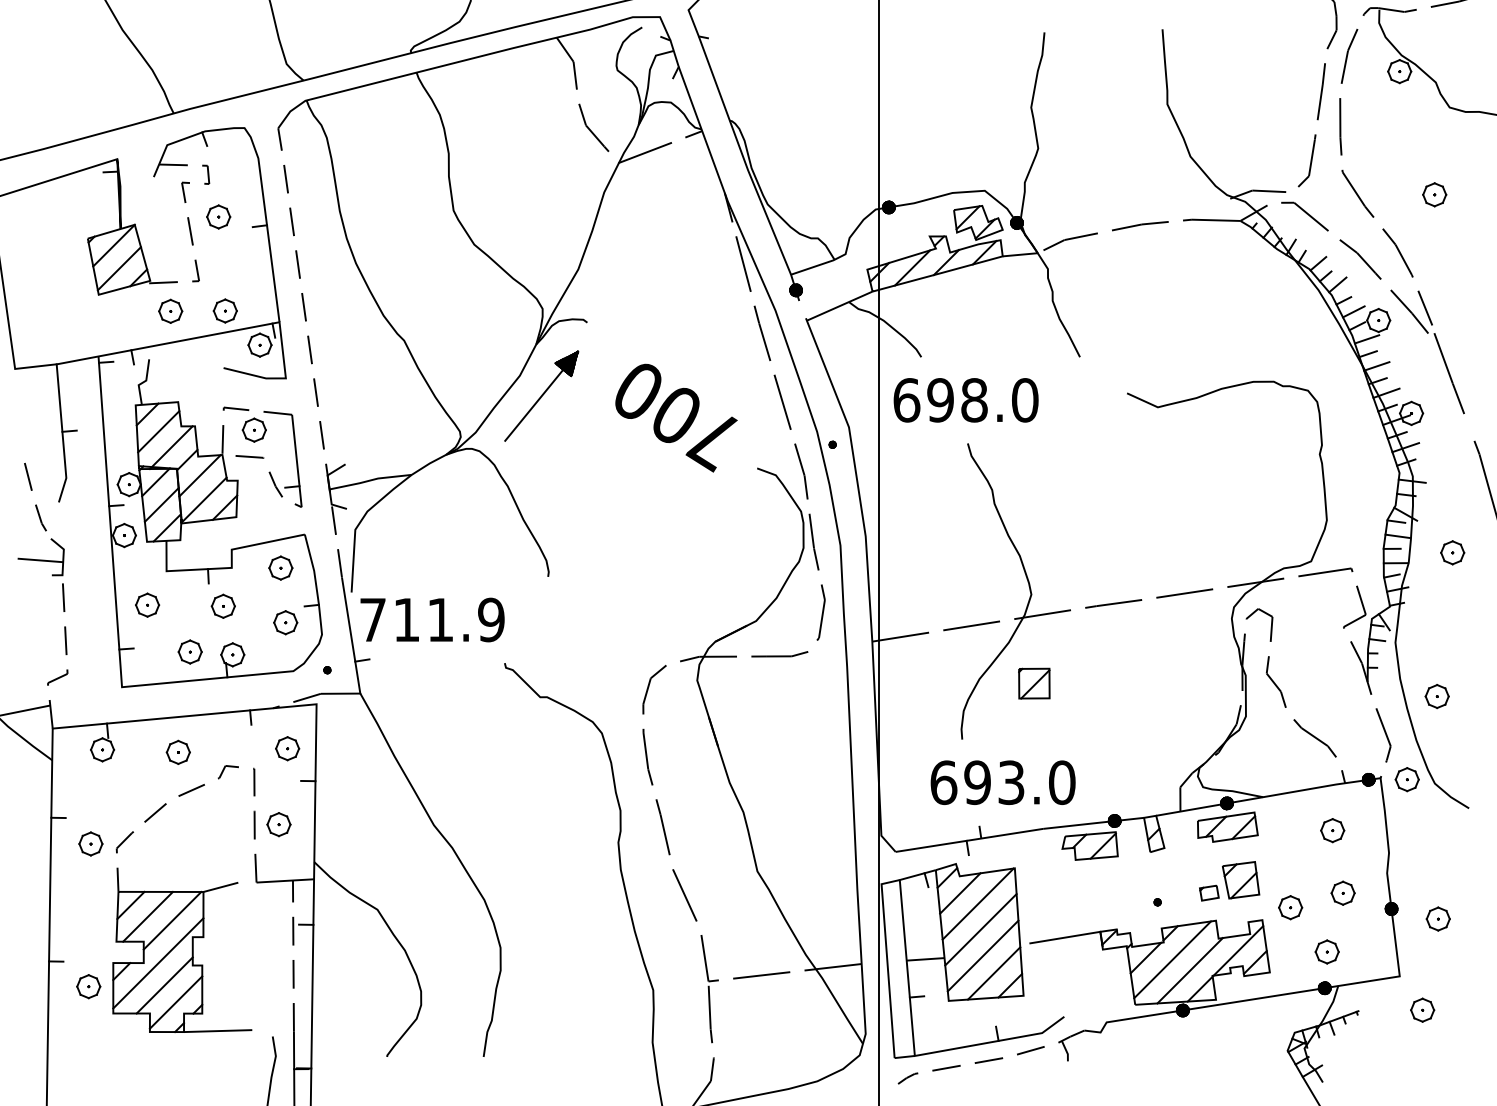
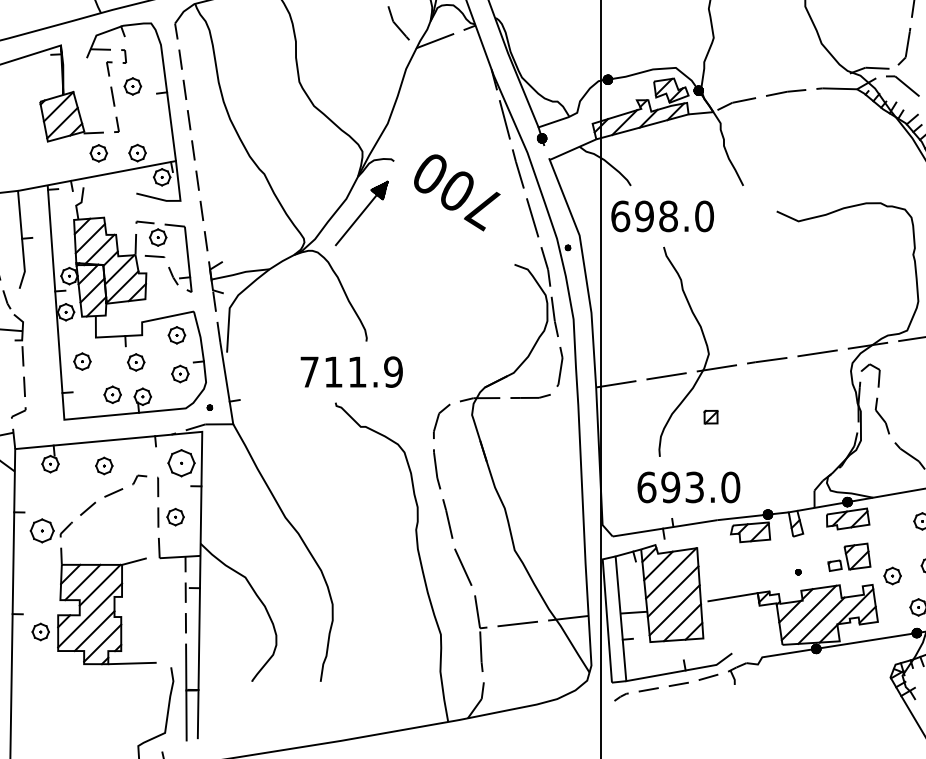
text: (676, 417) -> (457, 192), moved
text: (432, 619) -> (351, 371), moved
part: (1034, 683) -> (711, 417), size x0.6
part: (287, 748) -> (181, 463), size x1.6
part: (90, 843) -> (42, 530), size x1.4

